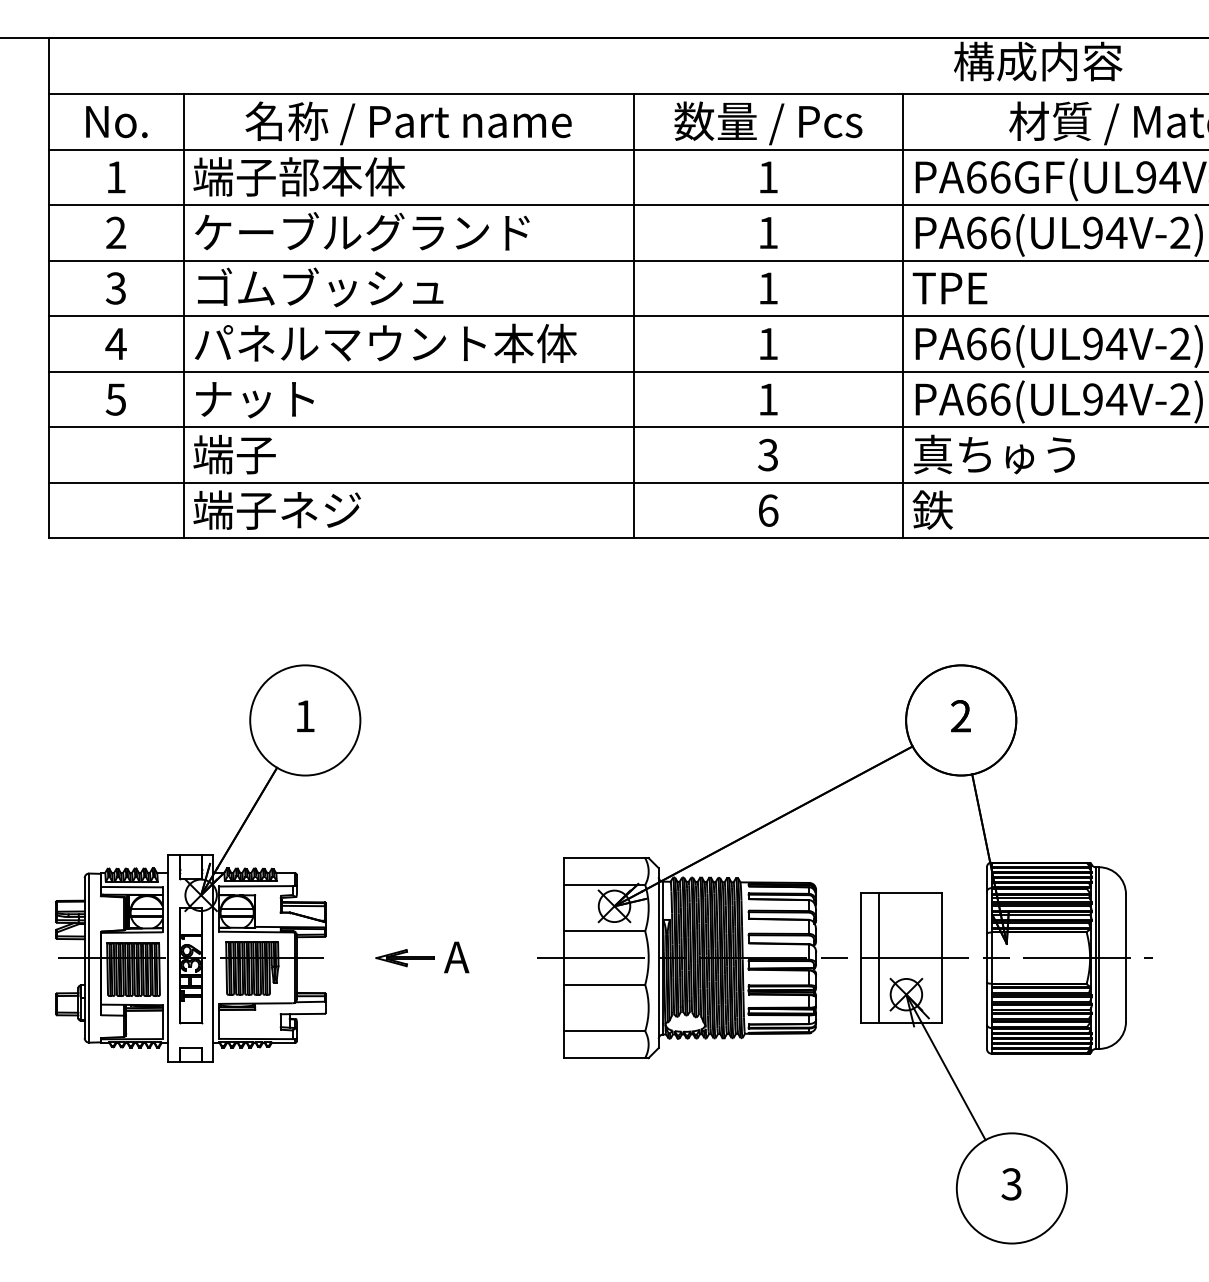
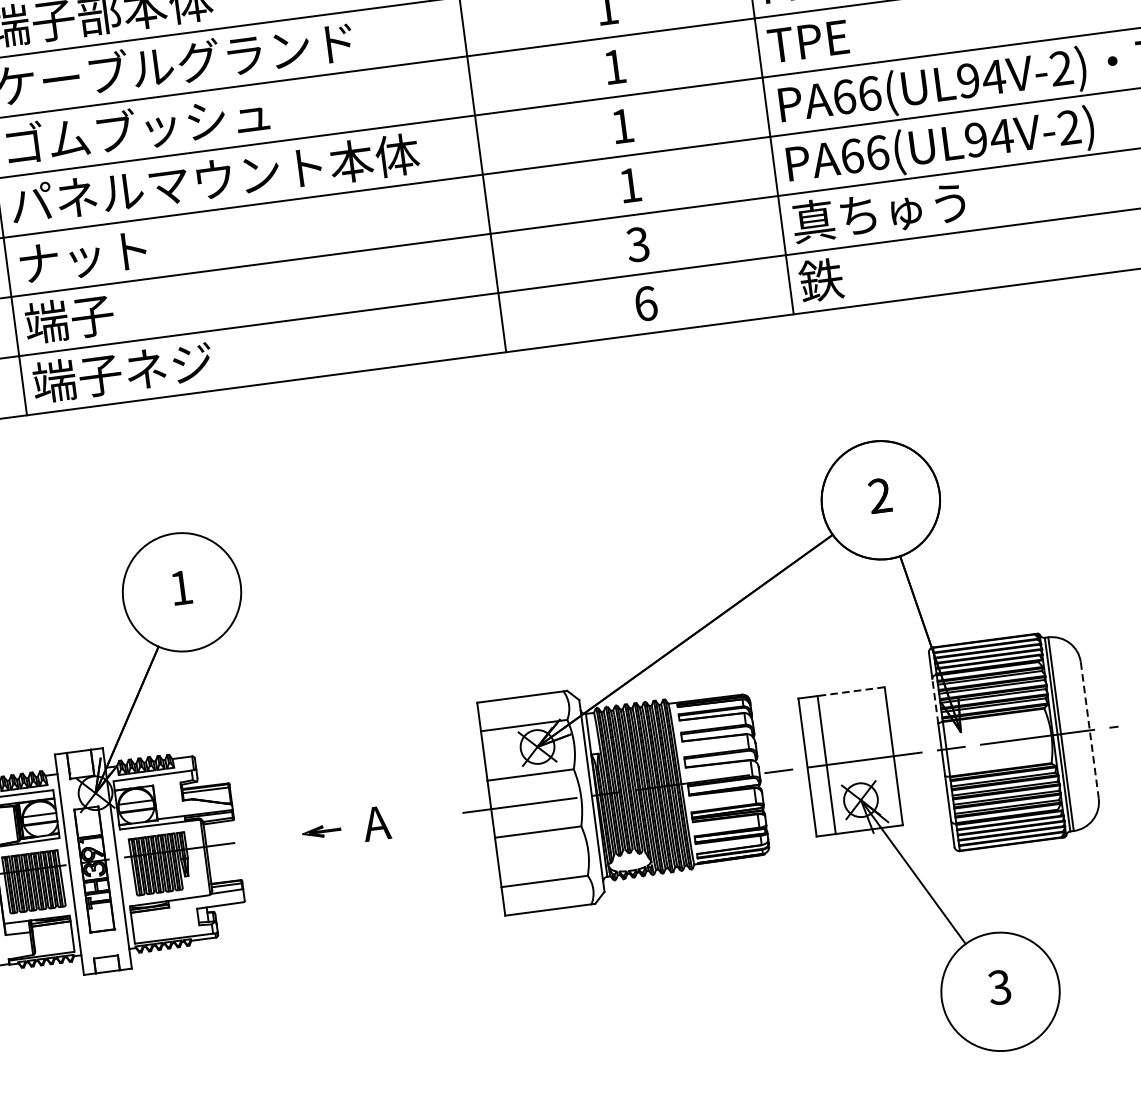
line: (910, 893) -> (851, 691), solid -> dashed
line: (987, 912) -> (935, 701), solid -> dashed
part: (404, 958) -> (321, 832), size x0.6
line: (1125, 958) -> (1089, 730), solid -> dashed

